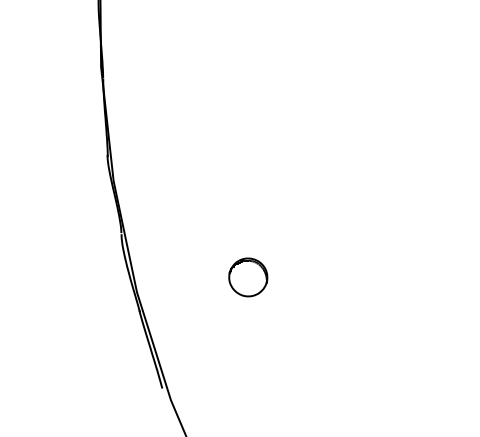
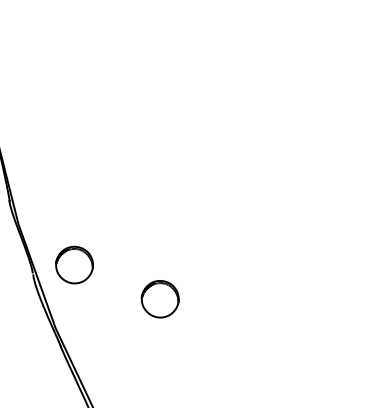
part: (165, 230) -> (74, 265), added

